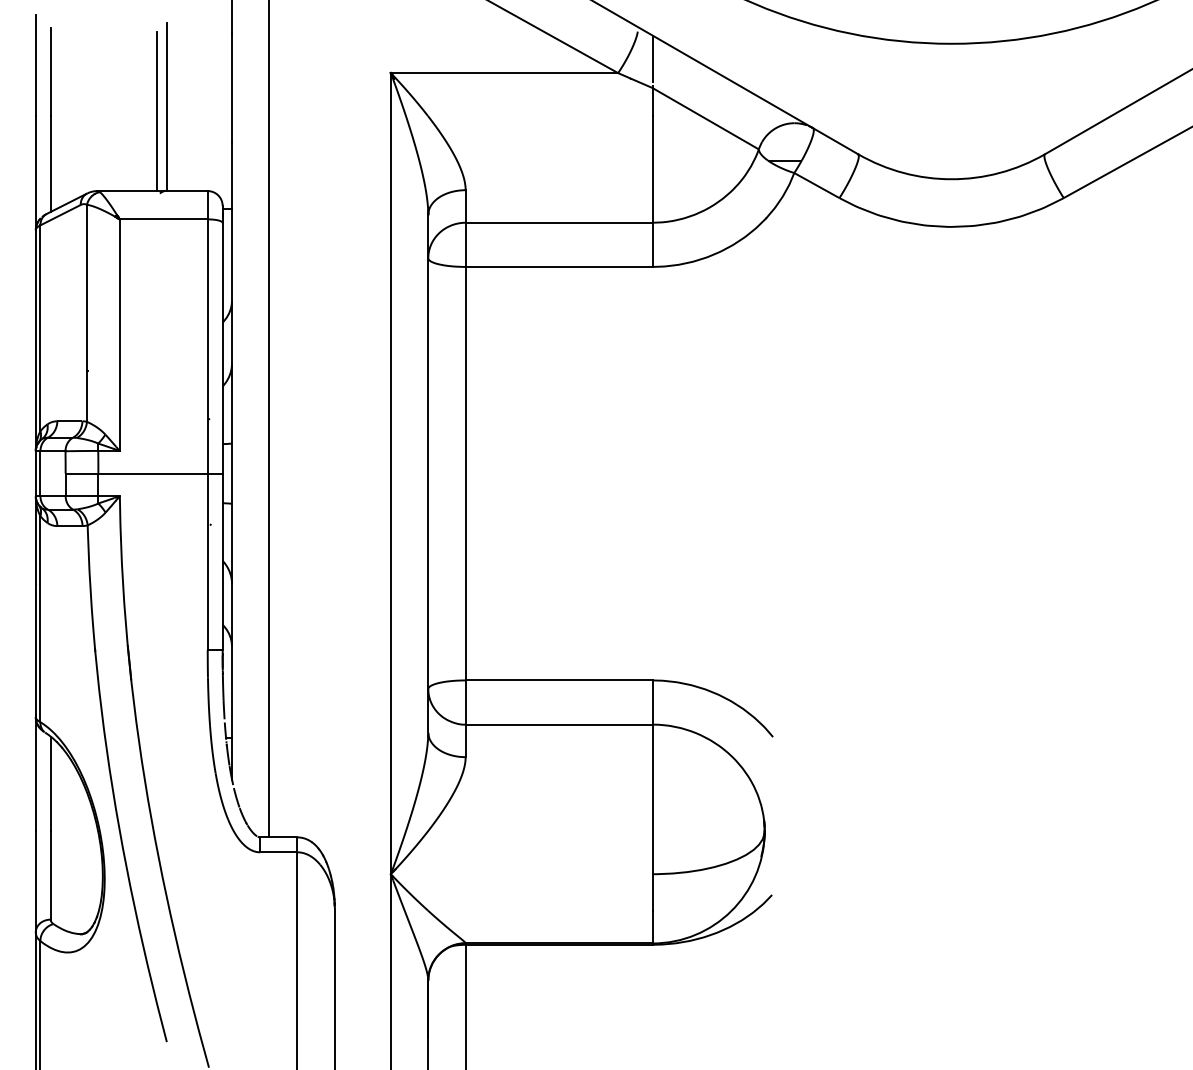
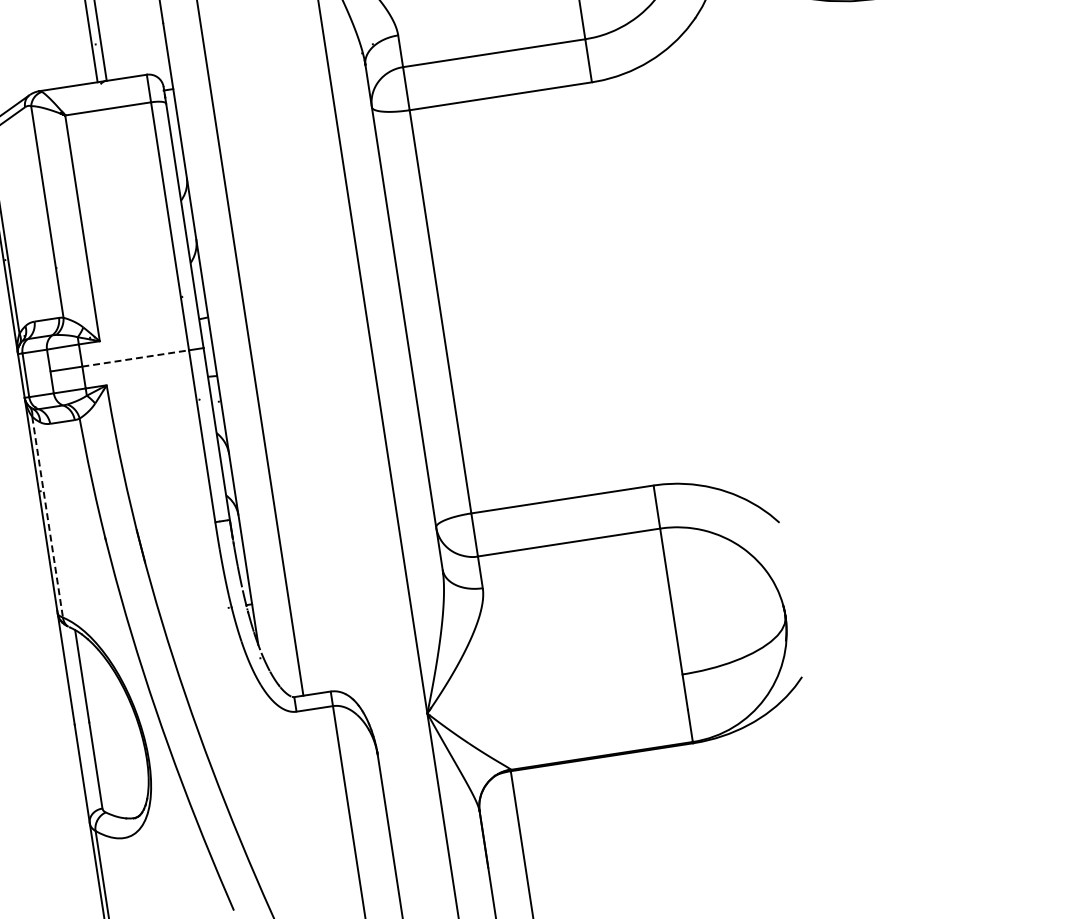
line: (153, 473) -> (136, 358), solid -> dashed
line: (40, 619) -> (47, 517), solid -> dashed

